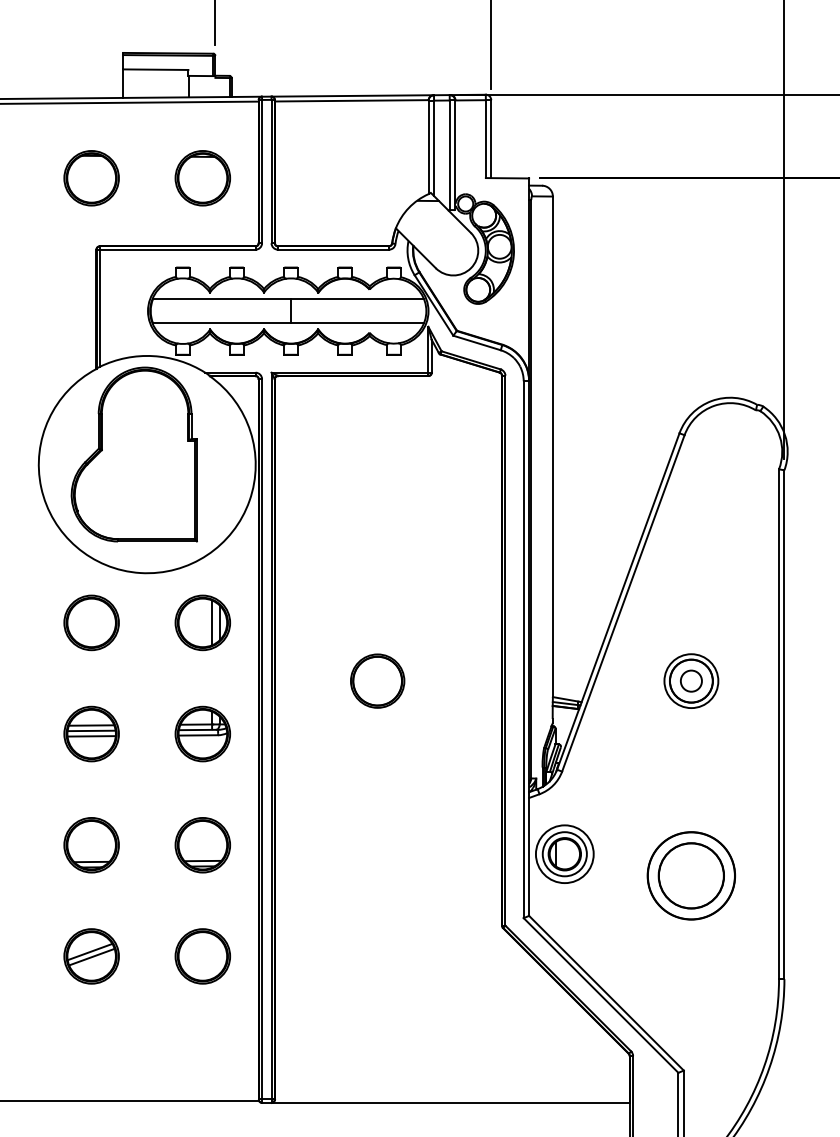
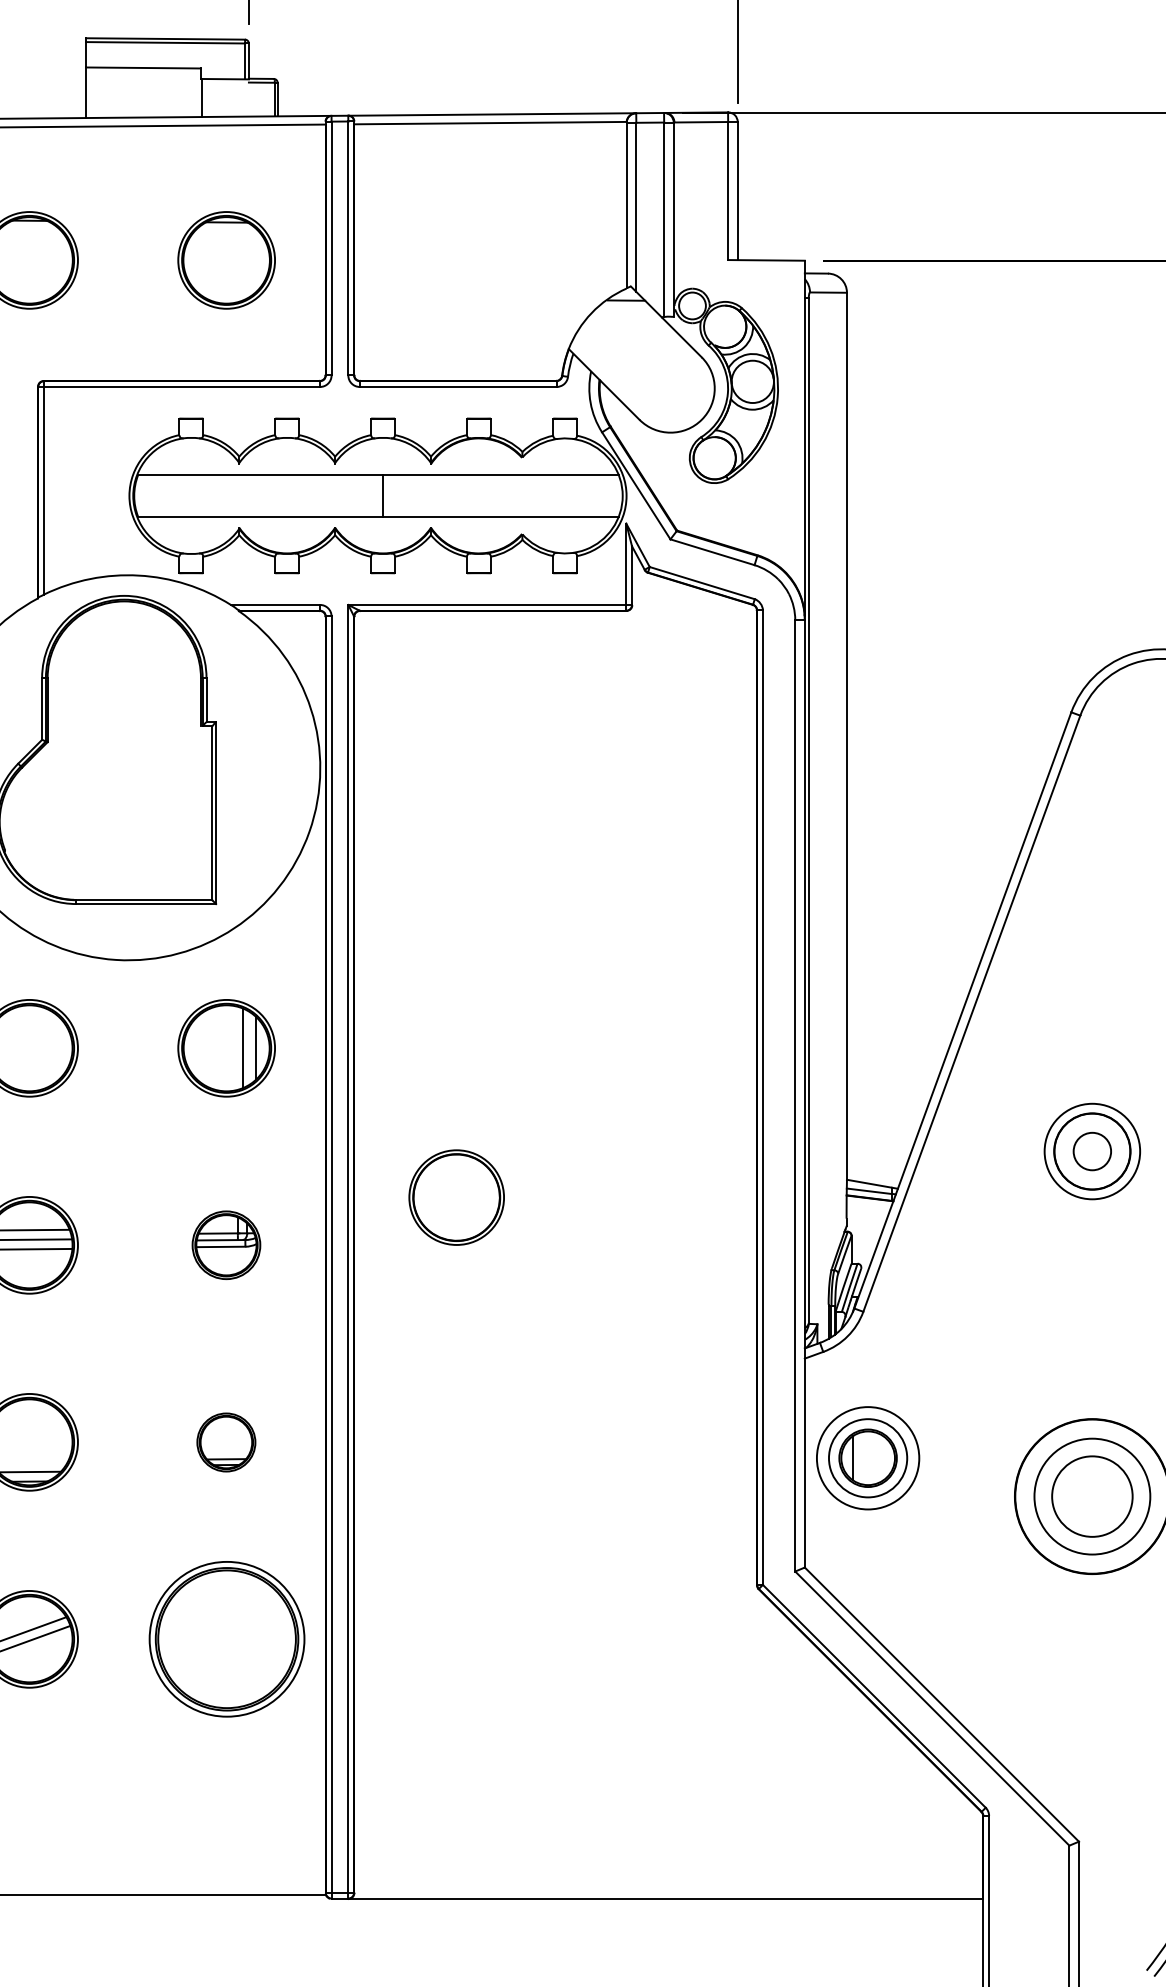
part: (377, 680) -> (456, 1196), moved
part: (202, 733) -> (226, 1244), size x0.7
part: (202, 845) -> (226, 1442), size x0.6
circle: (690, 875) -> (1090, 1495), size x0.7
part: (202, 956) -> (226, 1639), size x1.6

